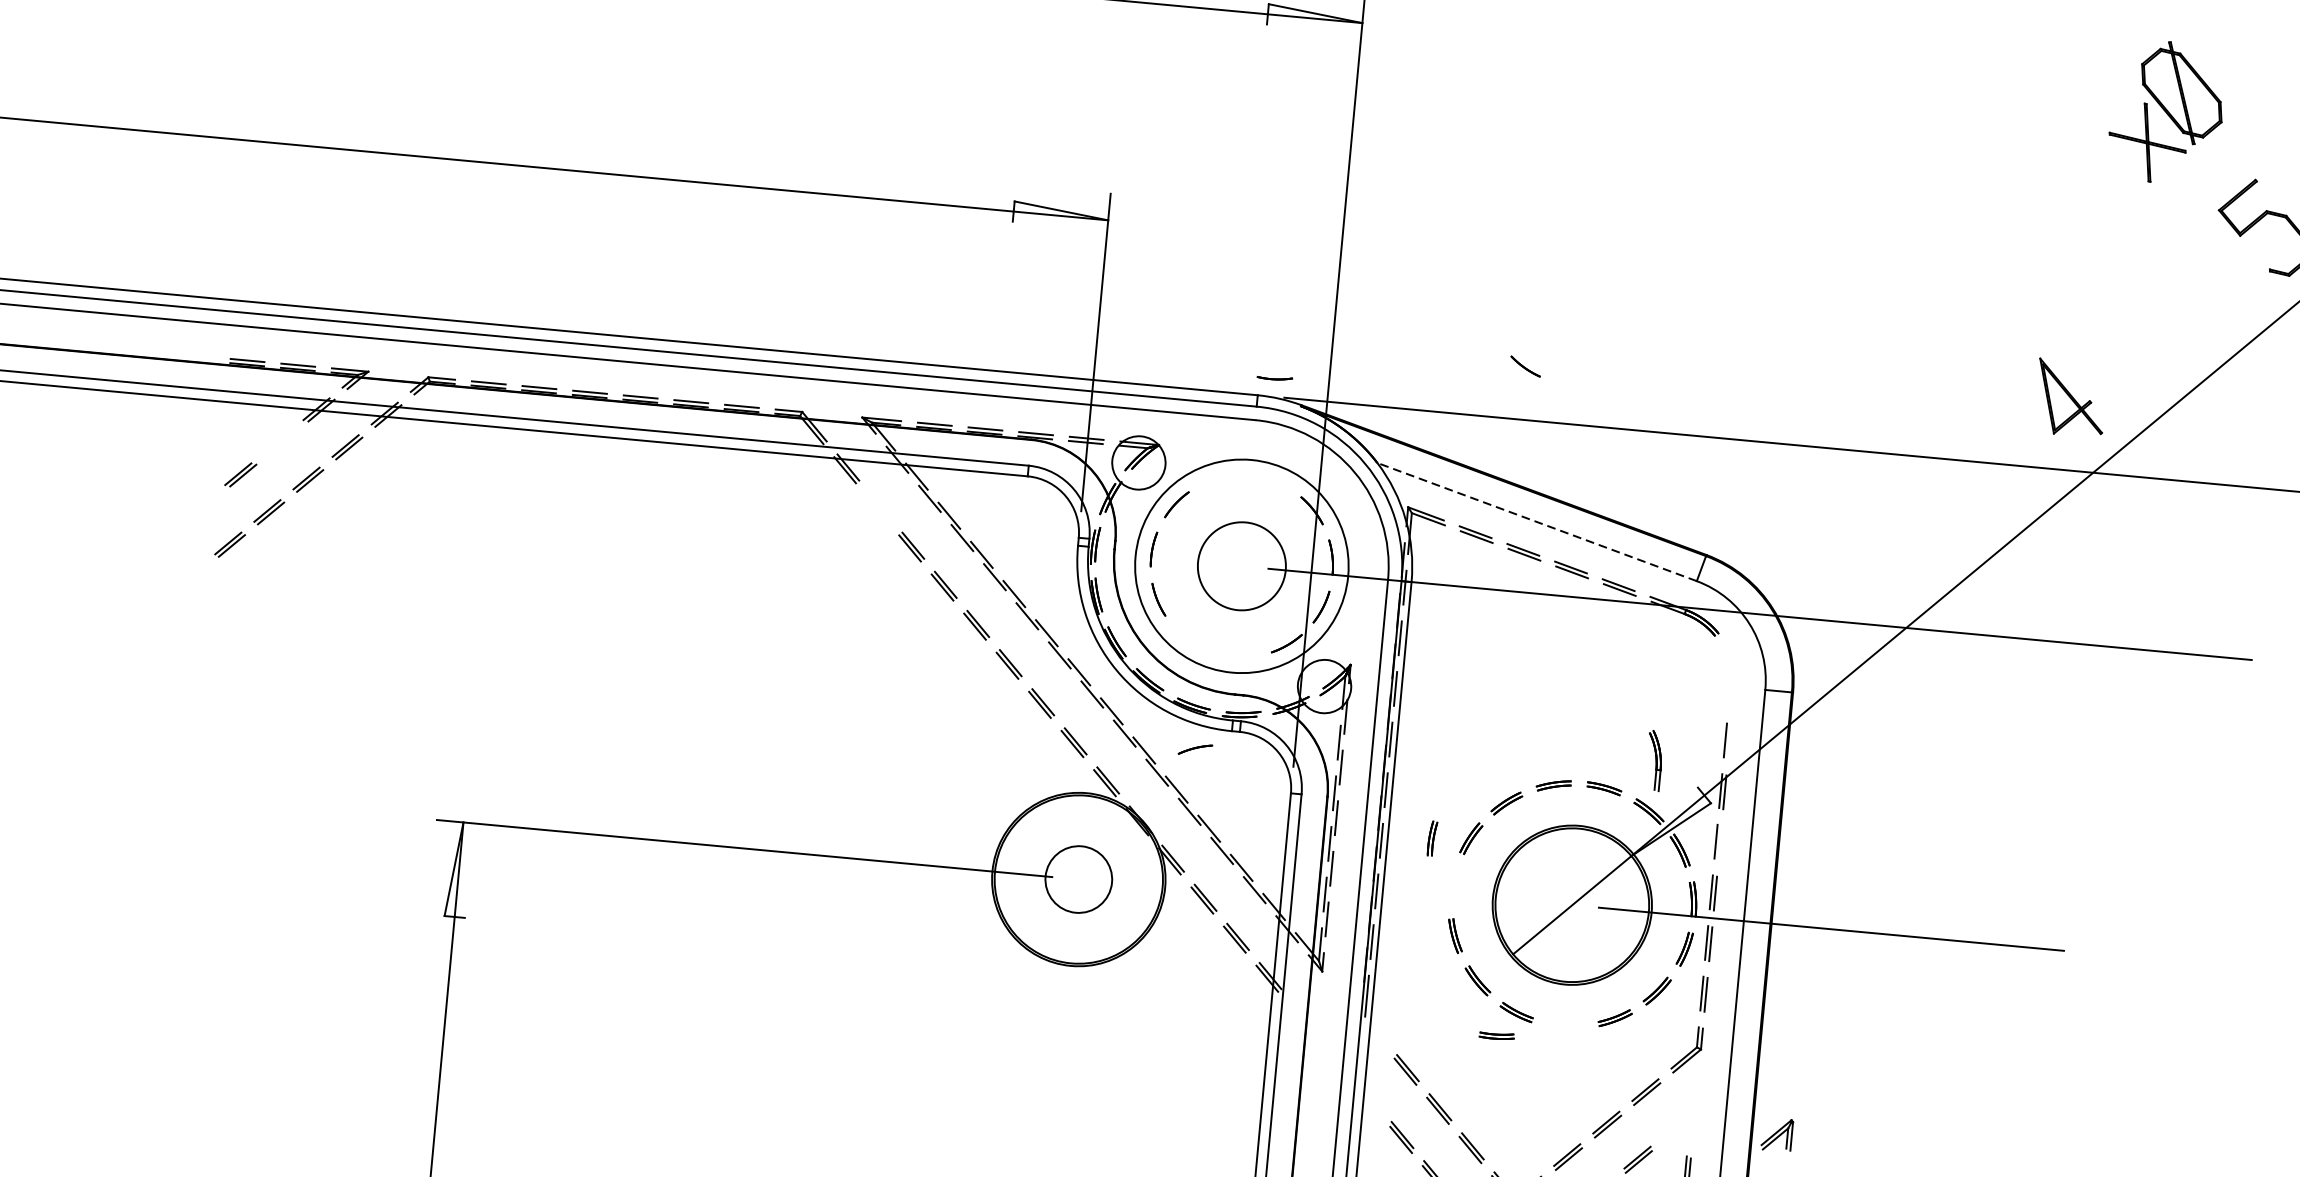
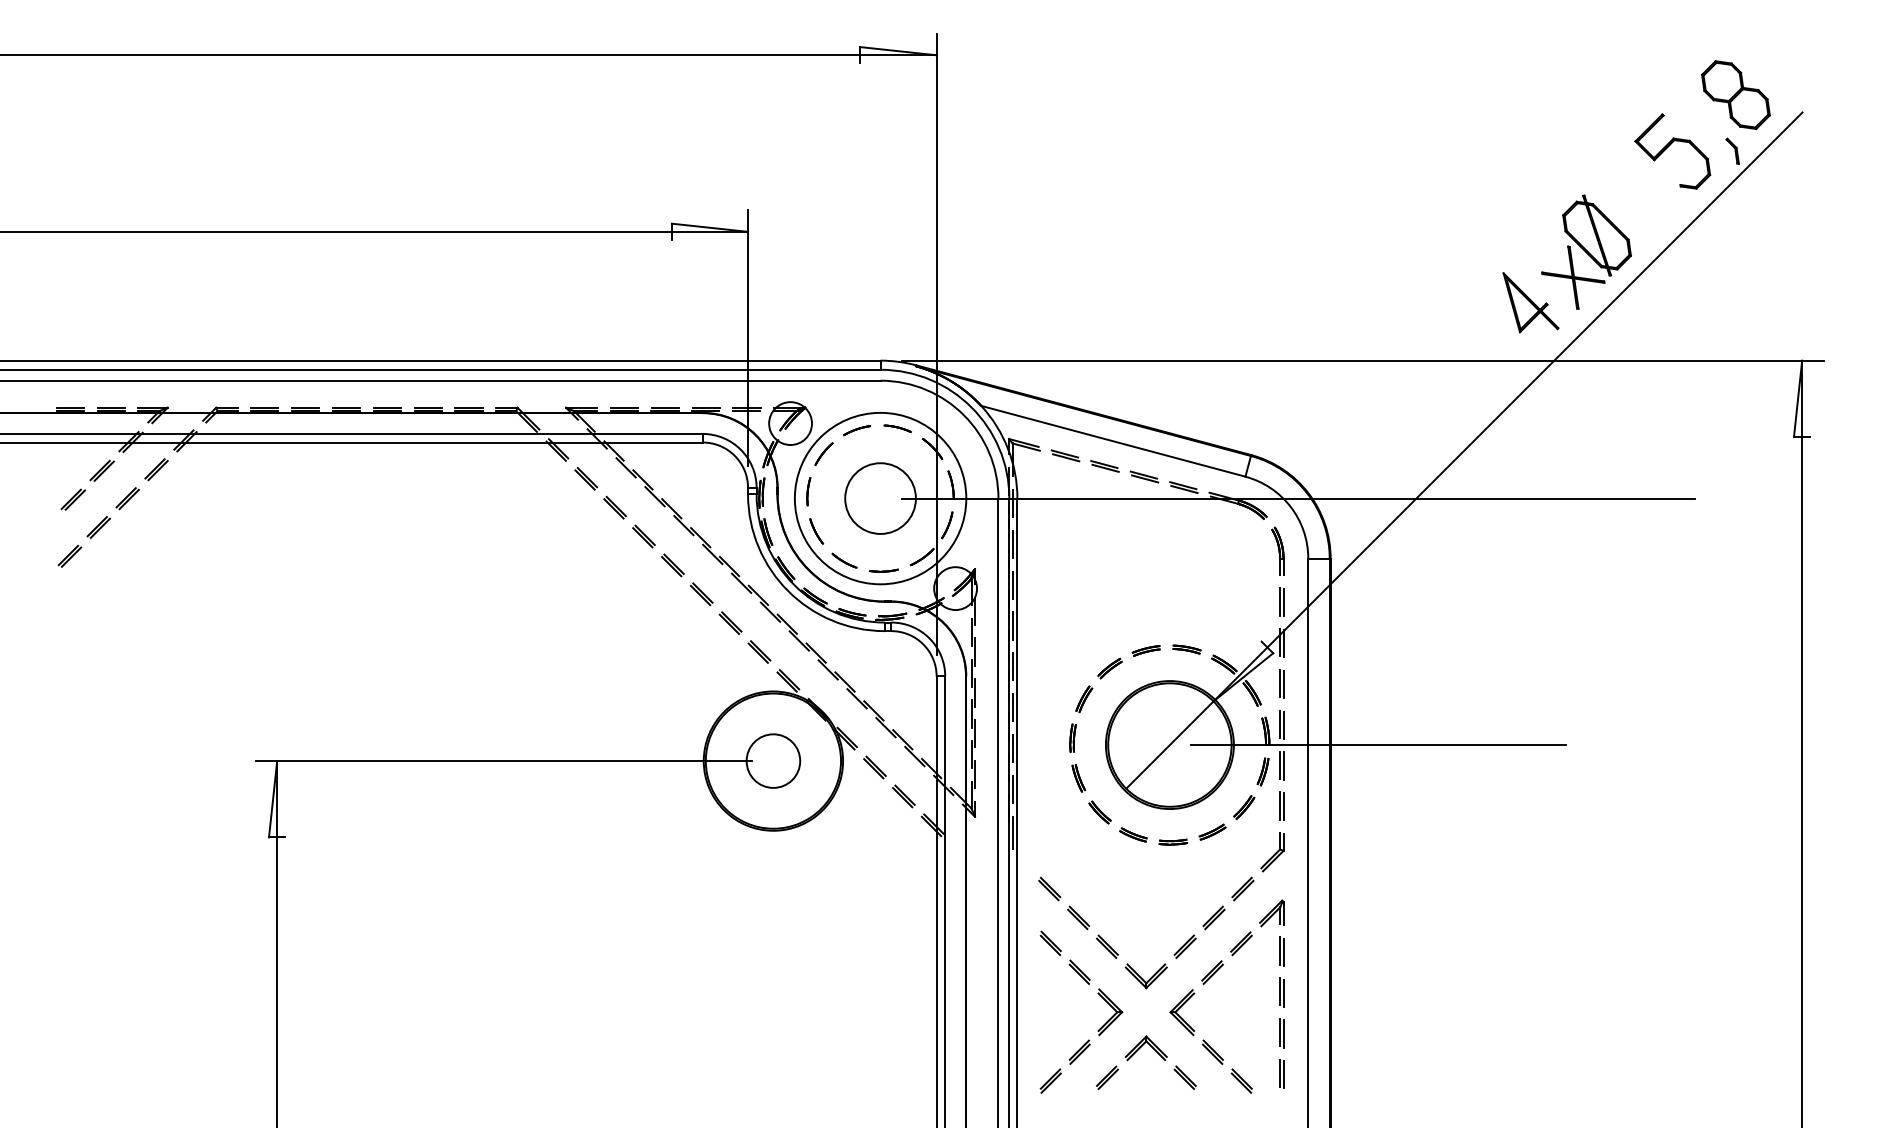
part: (2166, 111) -> (1586, 251), moved
part: (1525, 366) -> (844, 560), moved
line: (1274, 377) -> (883, 570), moved
part: (279, 441) -> (101, 470), added
part: (1270, 481) -> (897, 428), added
part: (879, 507) -> (586, 478), added
line: (1537, 522) -> (1113, 441), dashed -> solid
line: (1729, 741) -> (1283, 602), added
part: (1196, 749) -> (857, 430), moved
part: (1654, 759) -> (1277, 550), moved
part: (1431, 837) -> (1072, 737), moved
line: (1720, 841) -> (1283, 683), added
part: (1497, 1035) -> (1173, 841), moved
part: (1776, 1134) -> (1271, 913), moved

